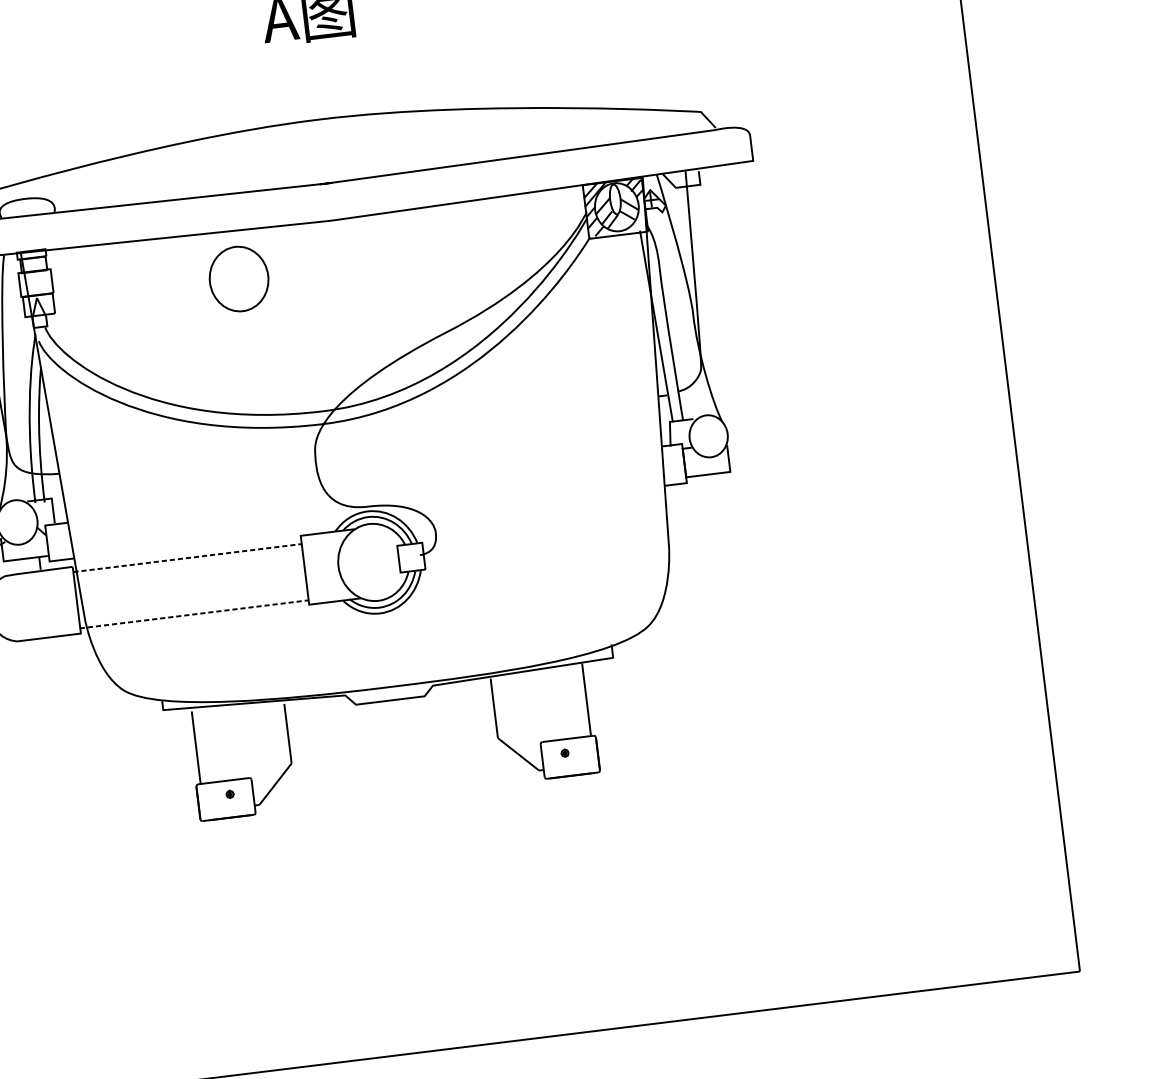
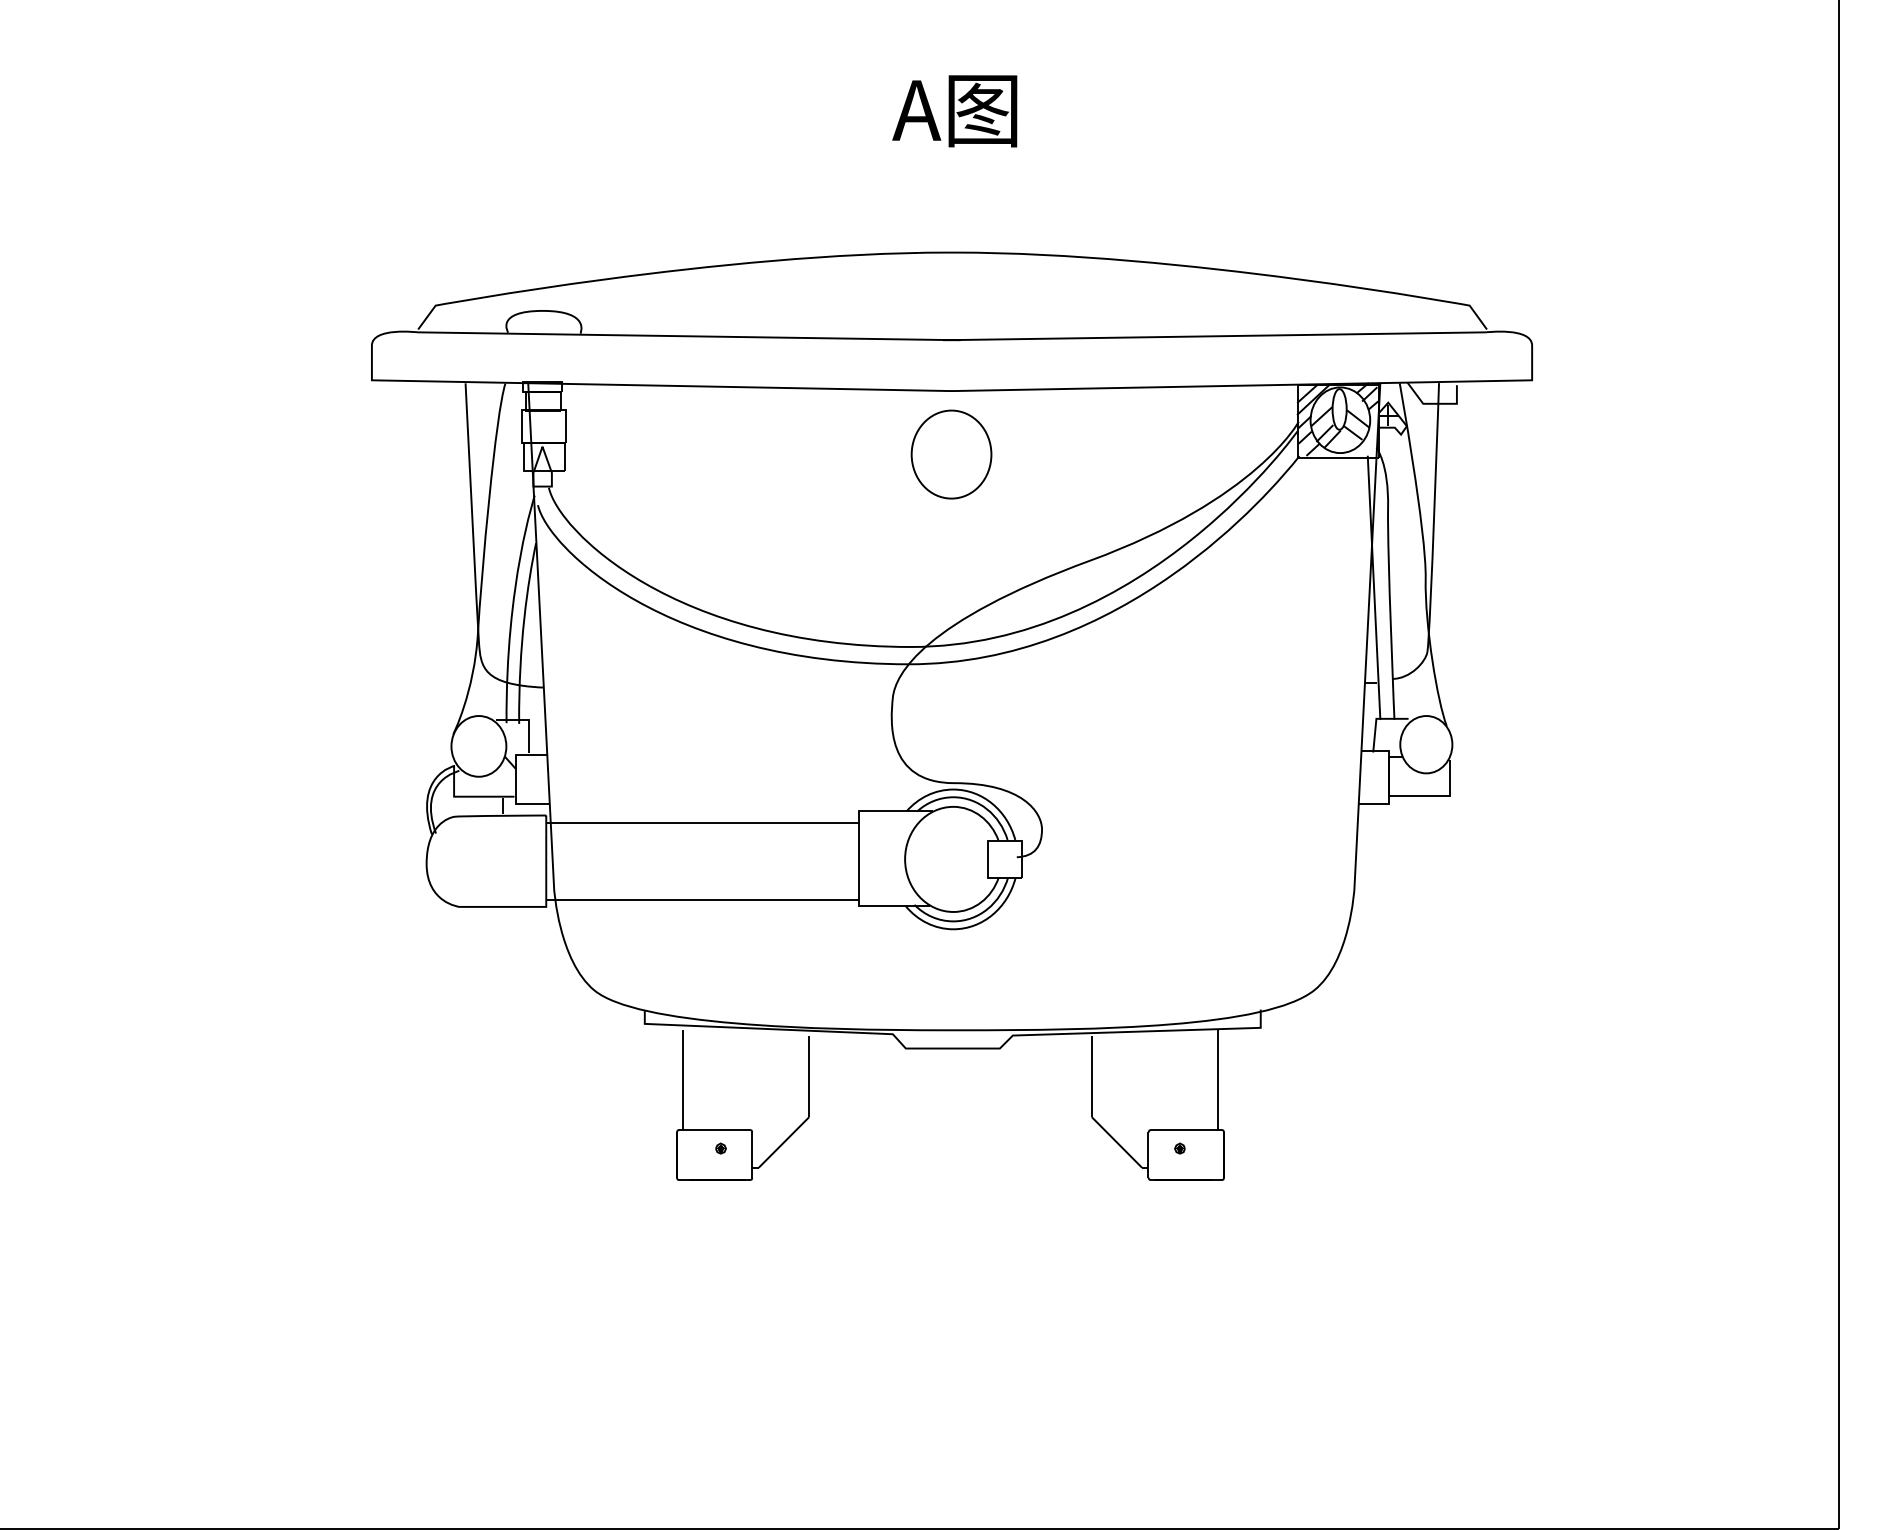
part: (239, 279) -> (951, 454), moved
line: (188, 557) -> (703, 822), dashed -> solid
line: (194, 614) -> (702, 899), dashed -> solid

